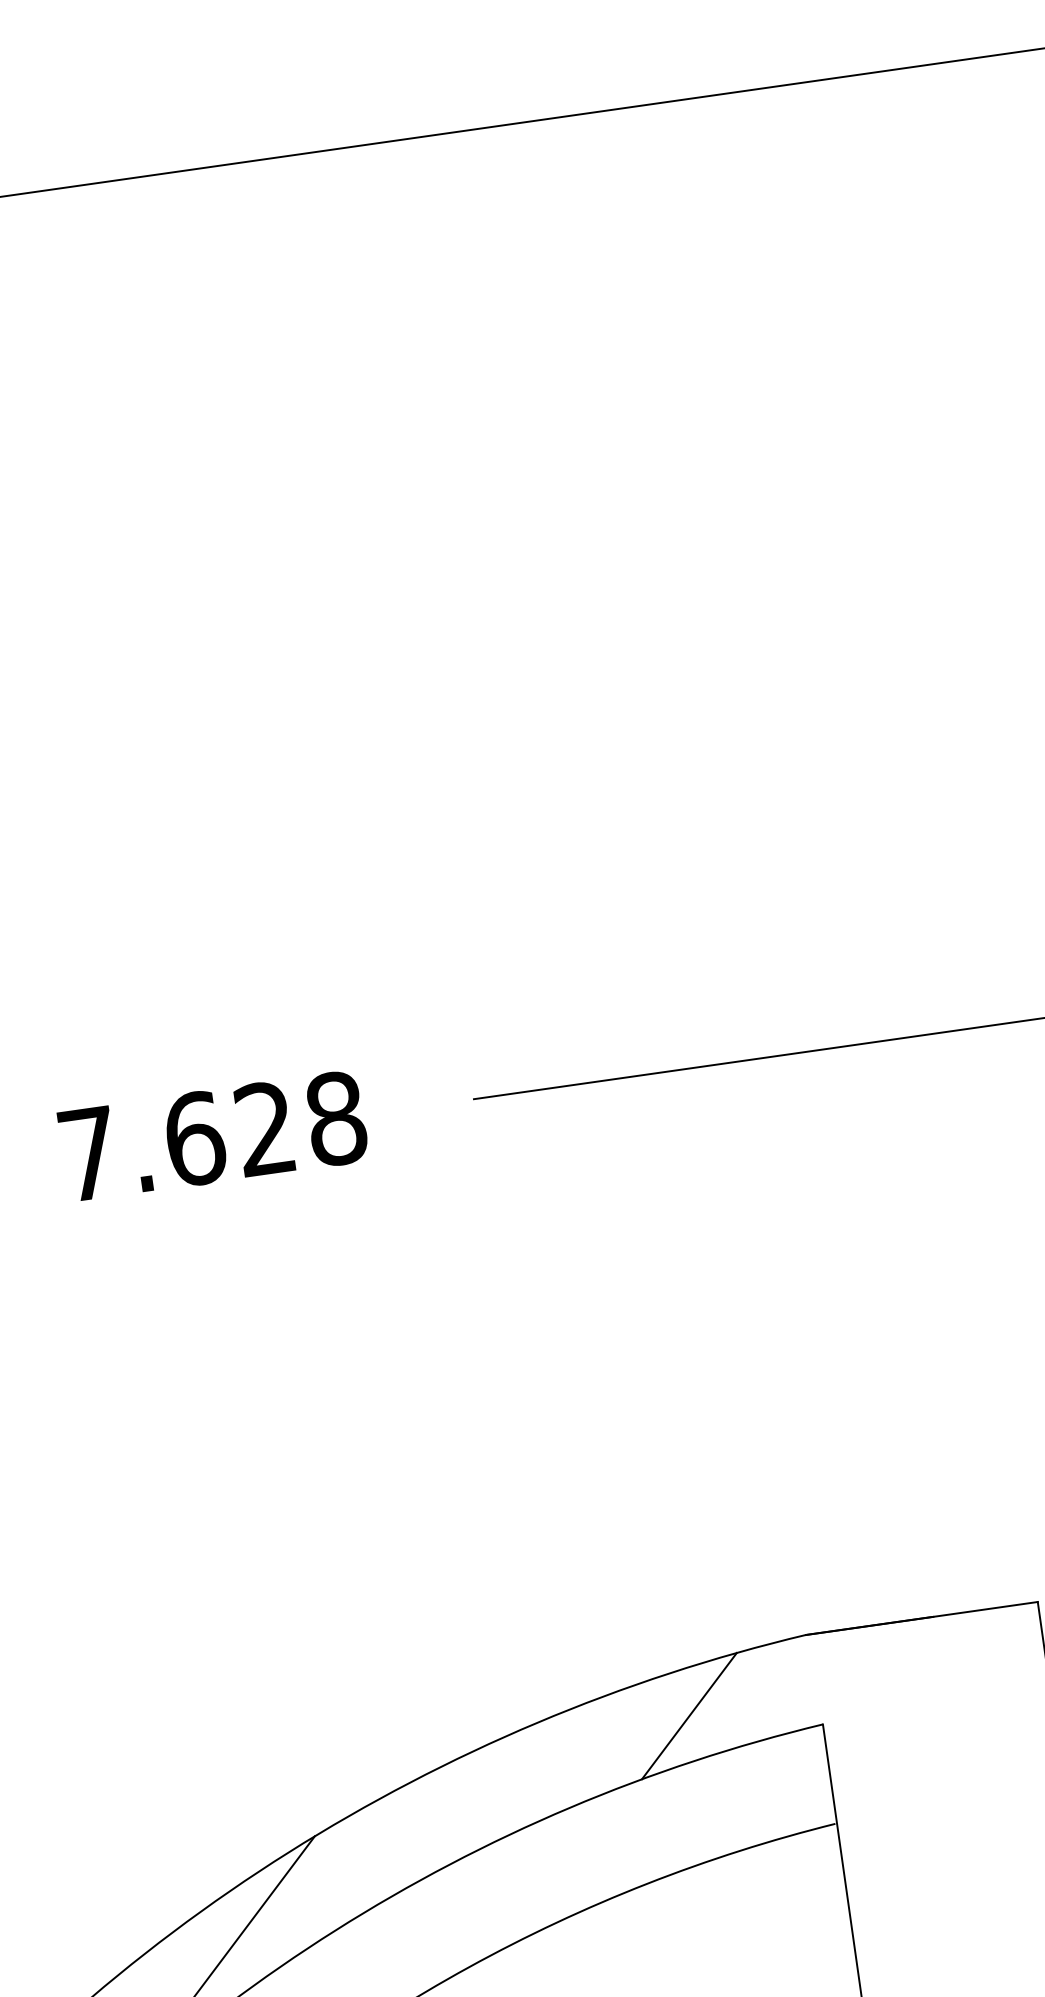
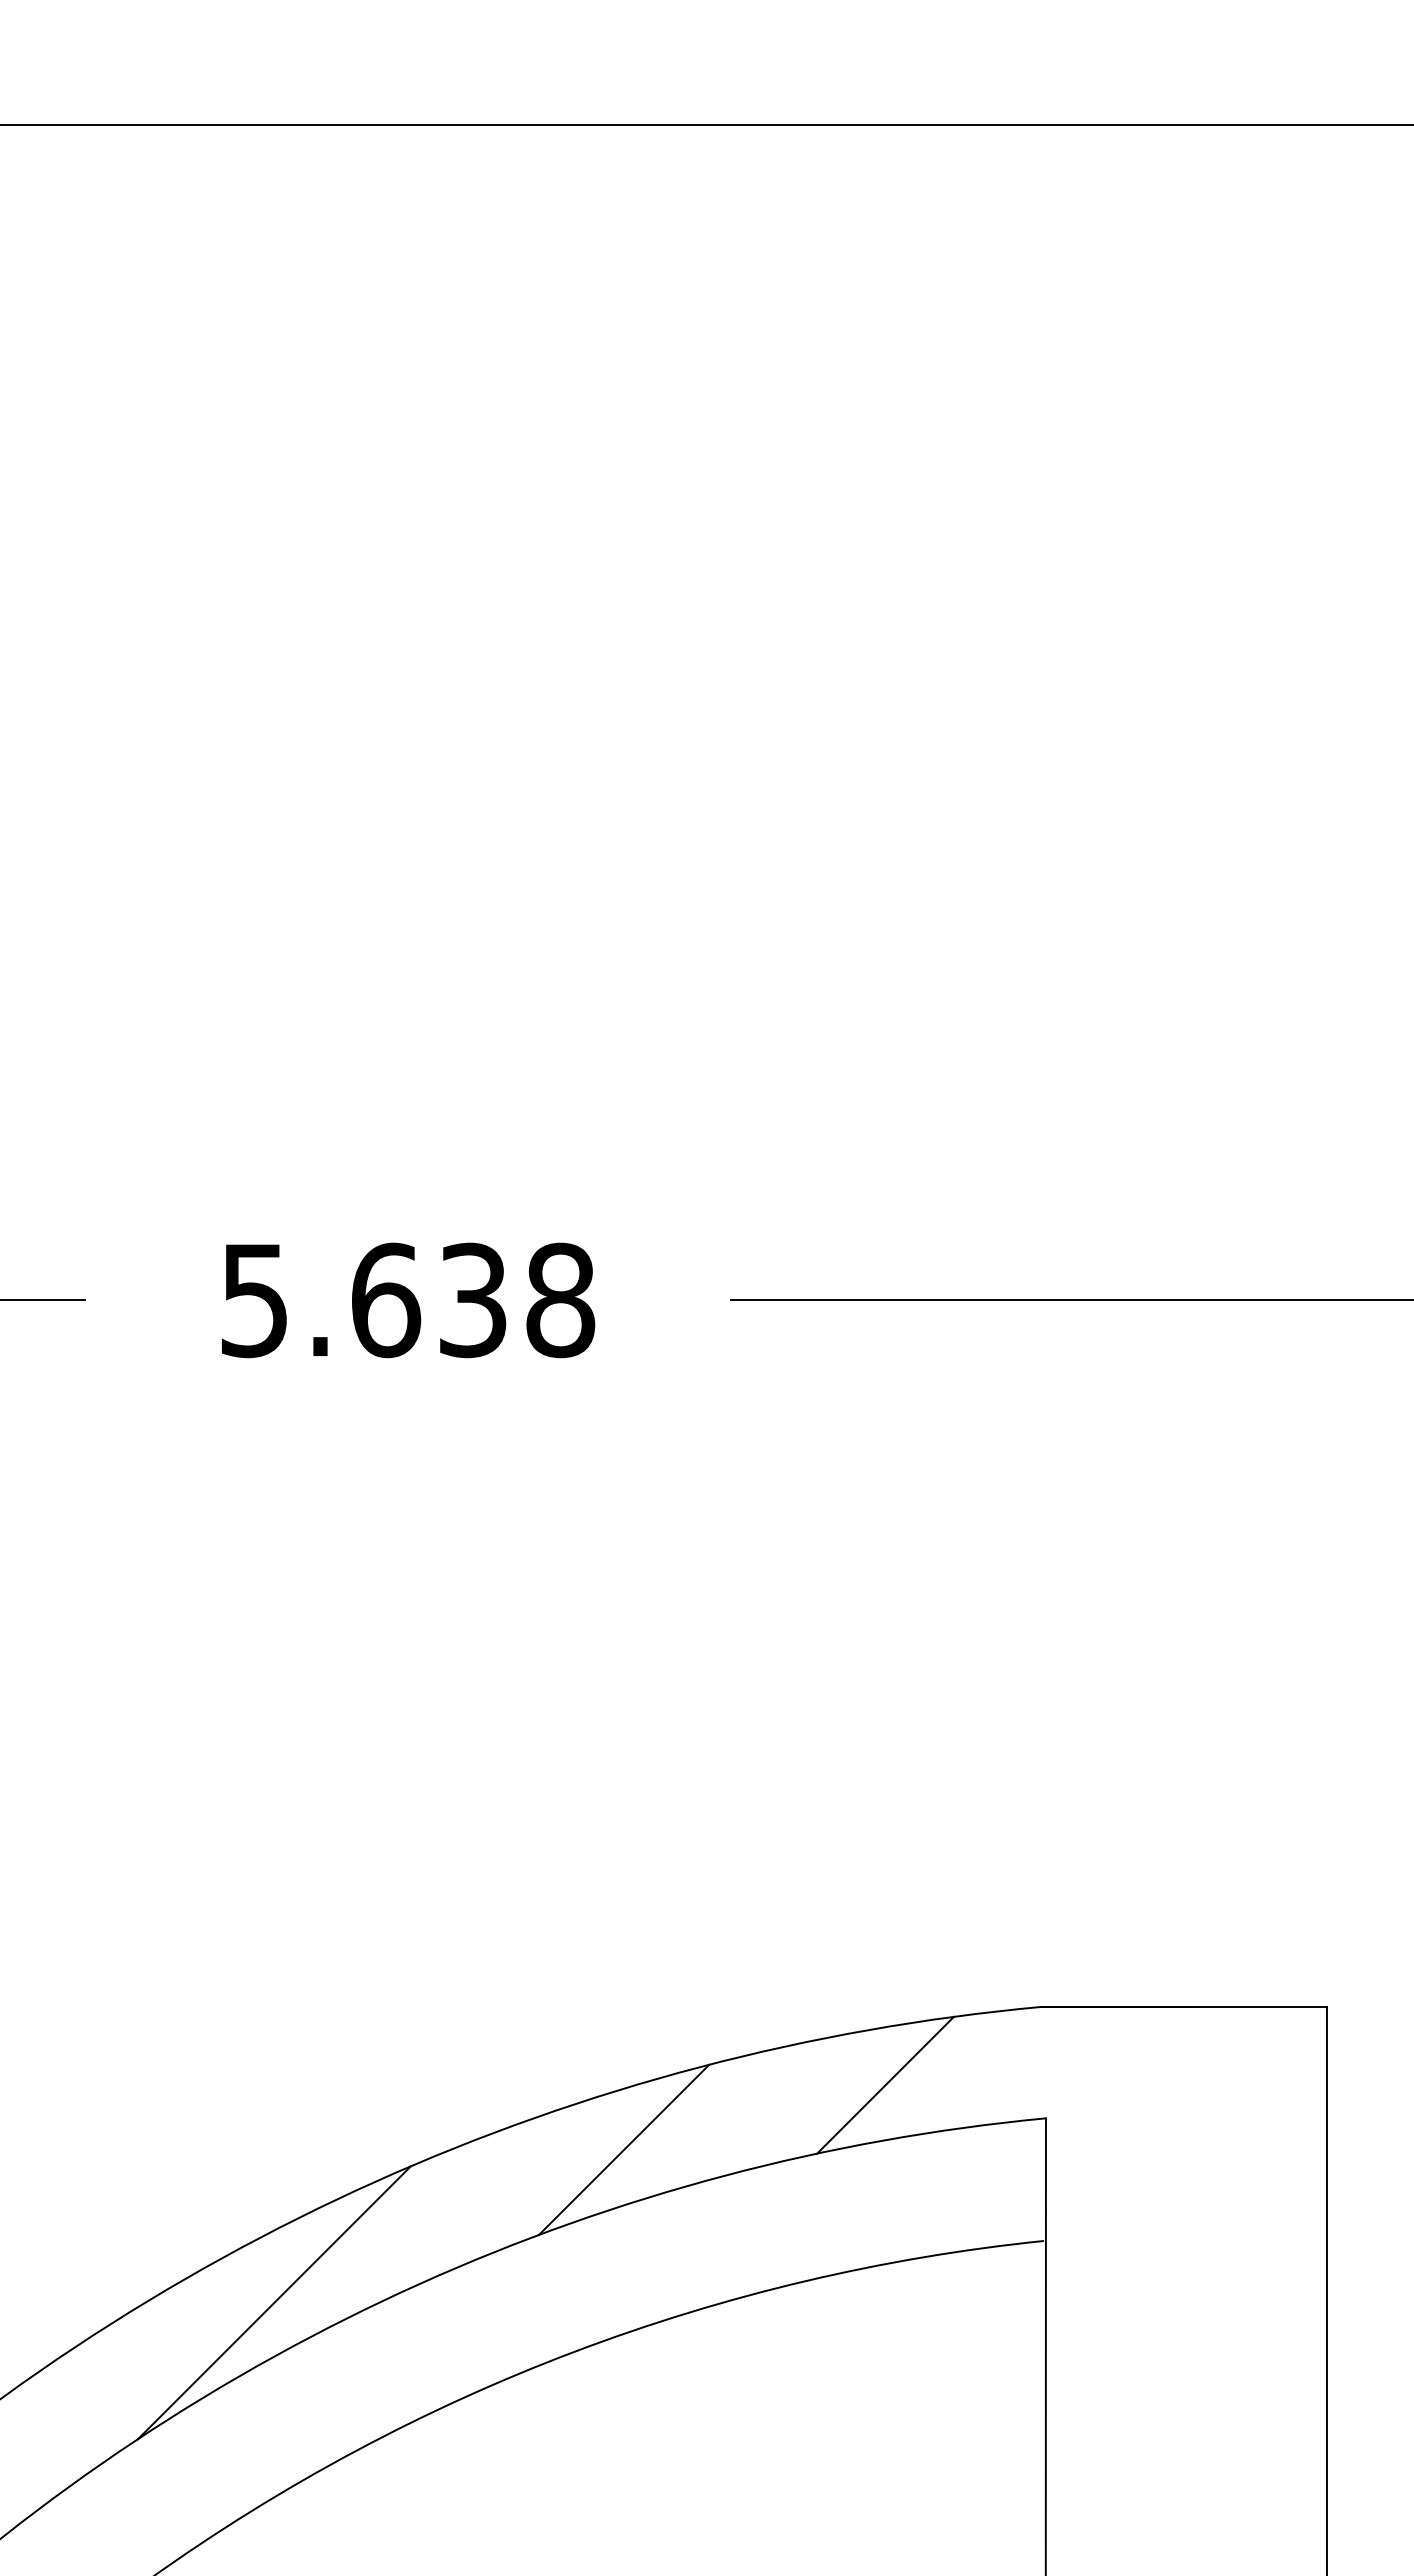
text: (177, 1141) -> (364, 1300), 7.628 -> 5.638
line: (485, 1798) -> (624, 2149), added

